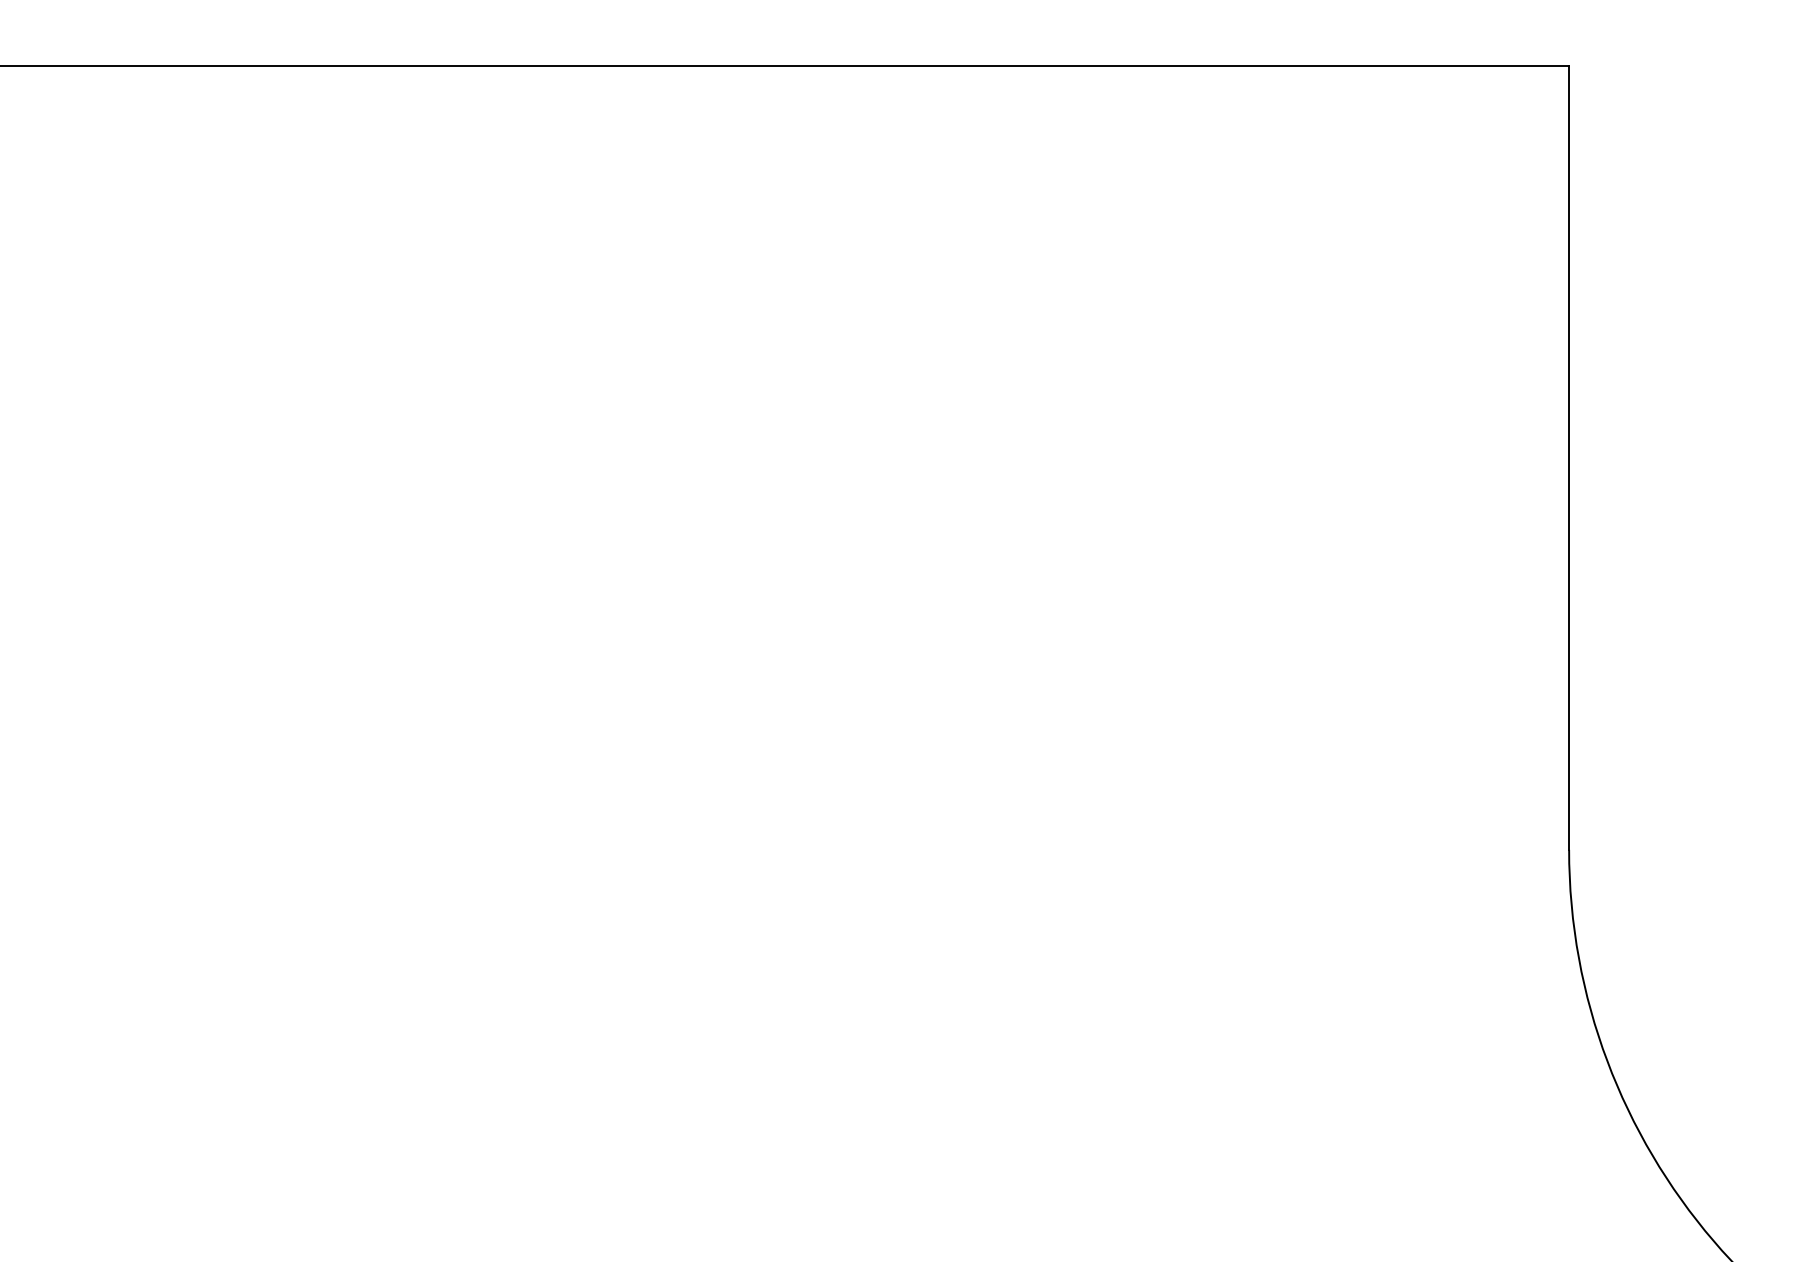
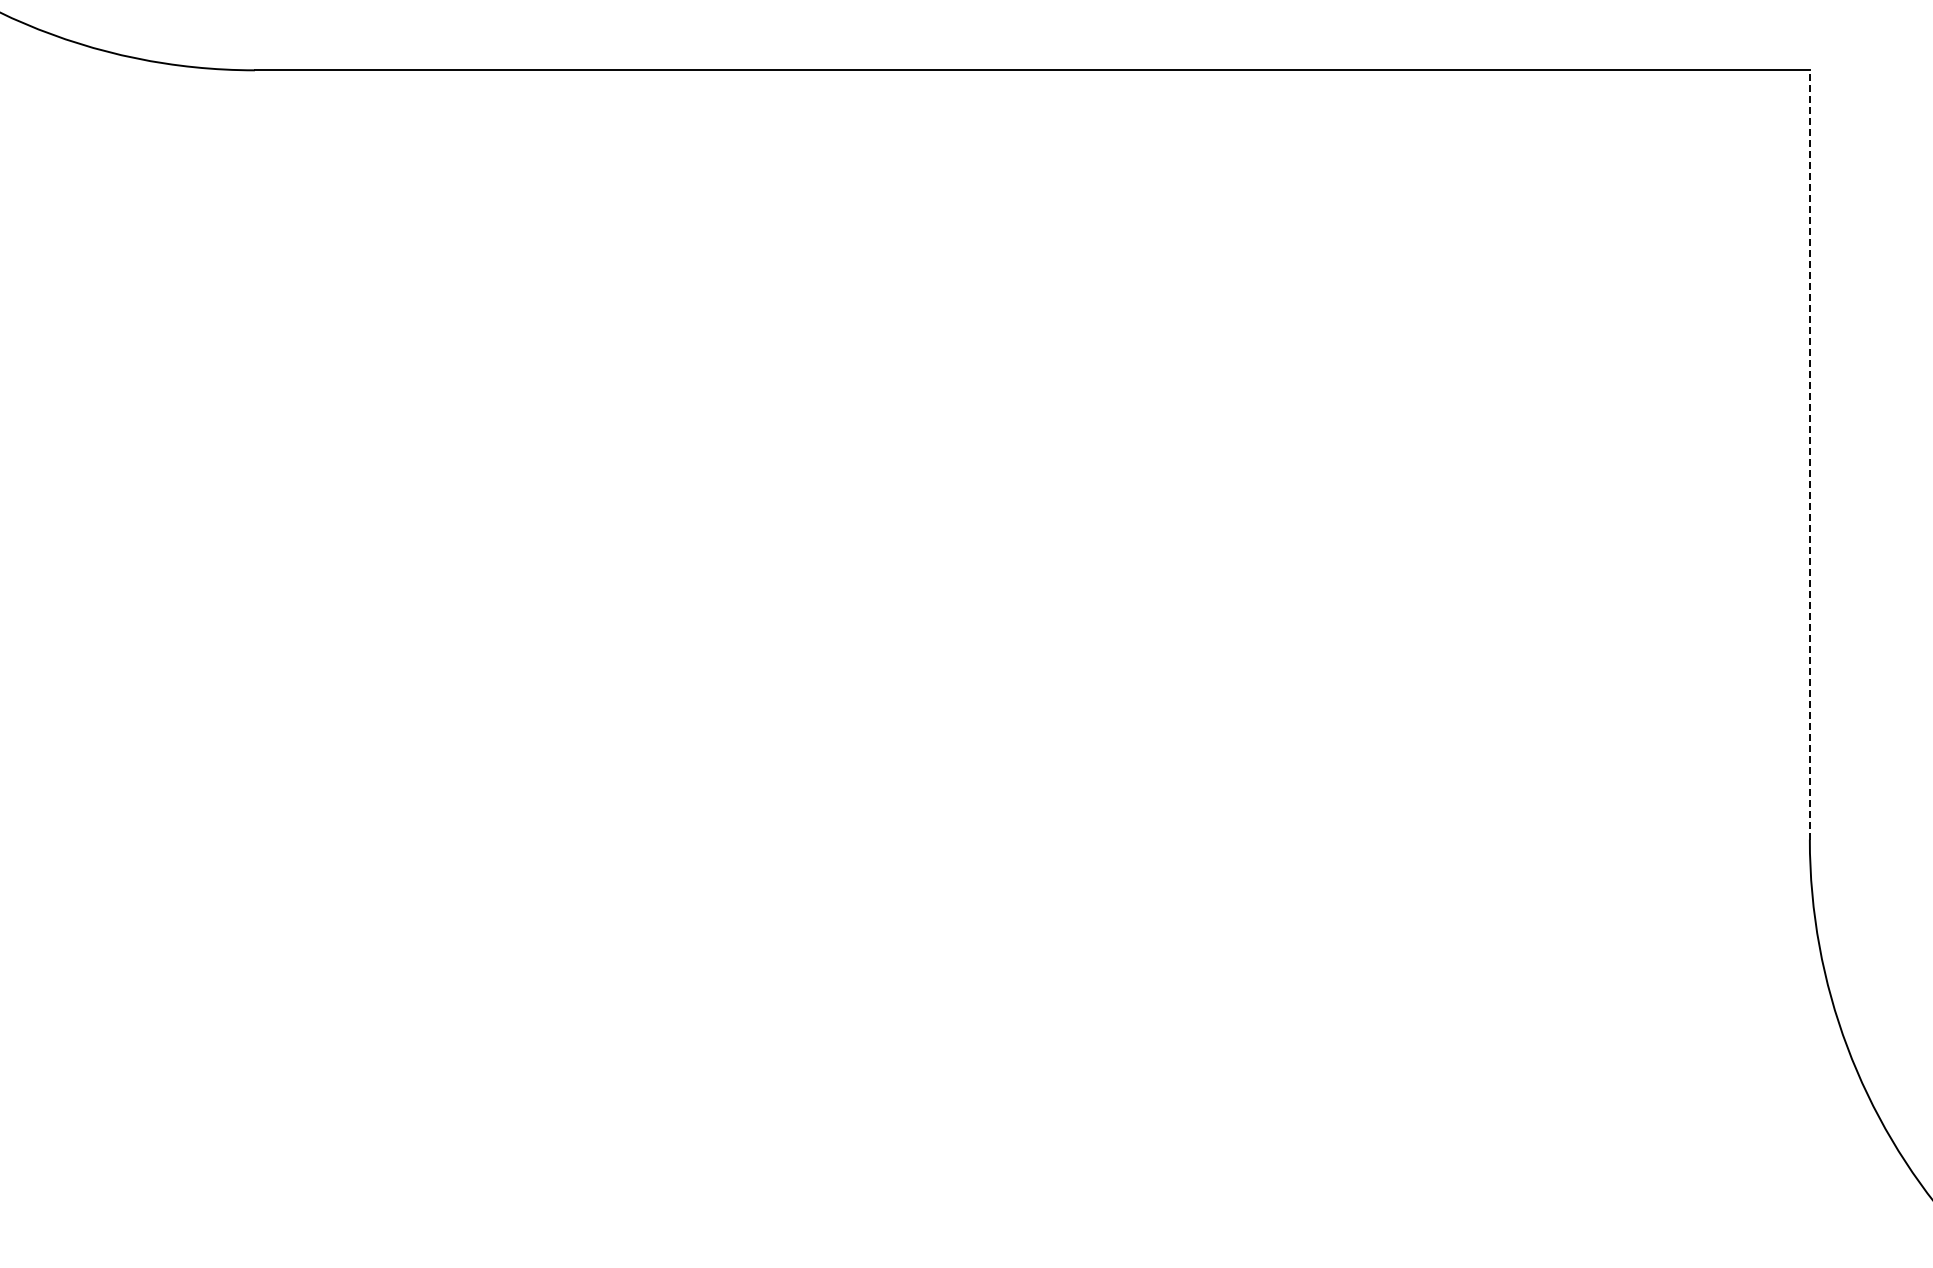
line: (1568, 458) -> (1809, 455), solid -> dashed

